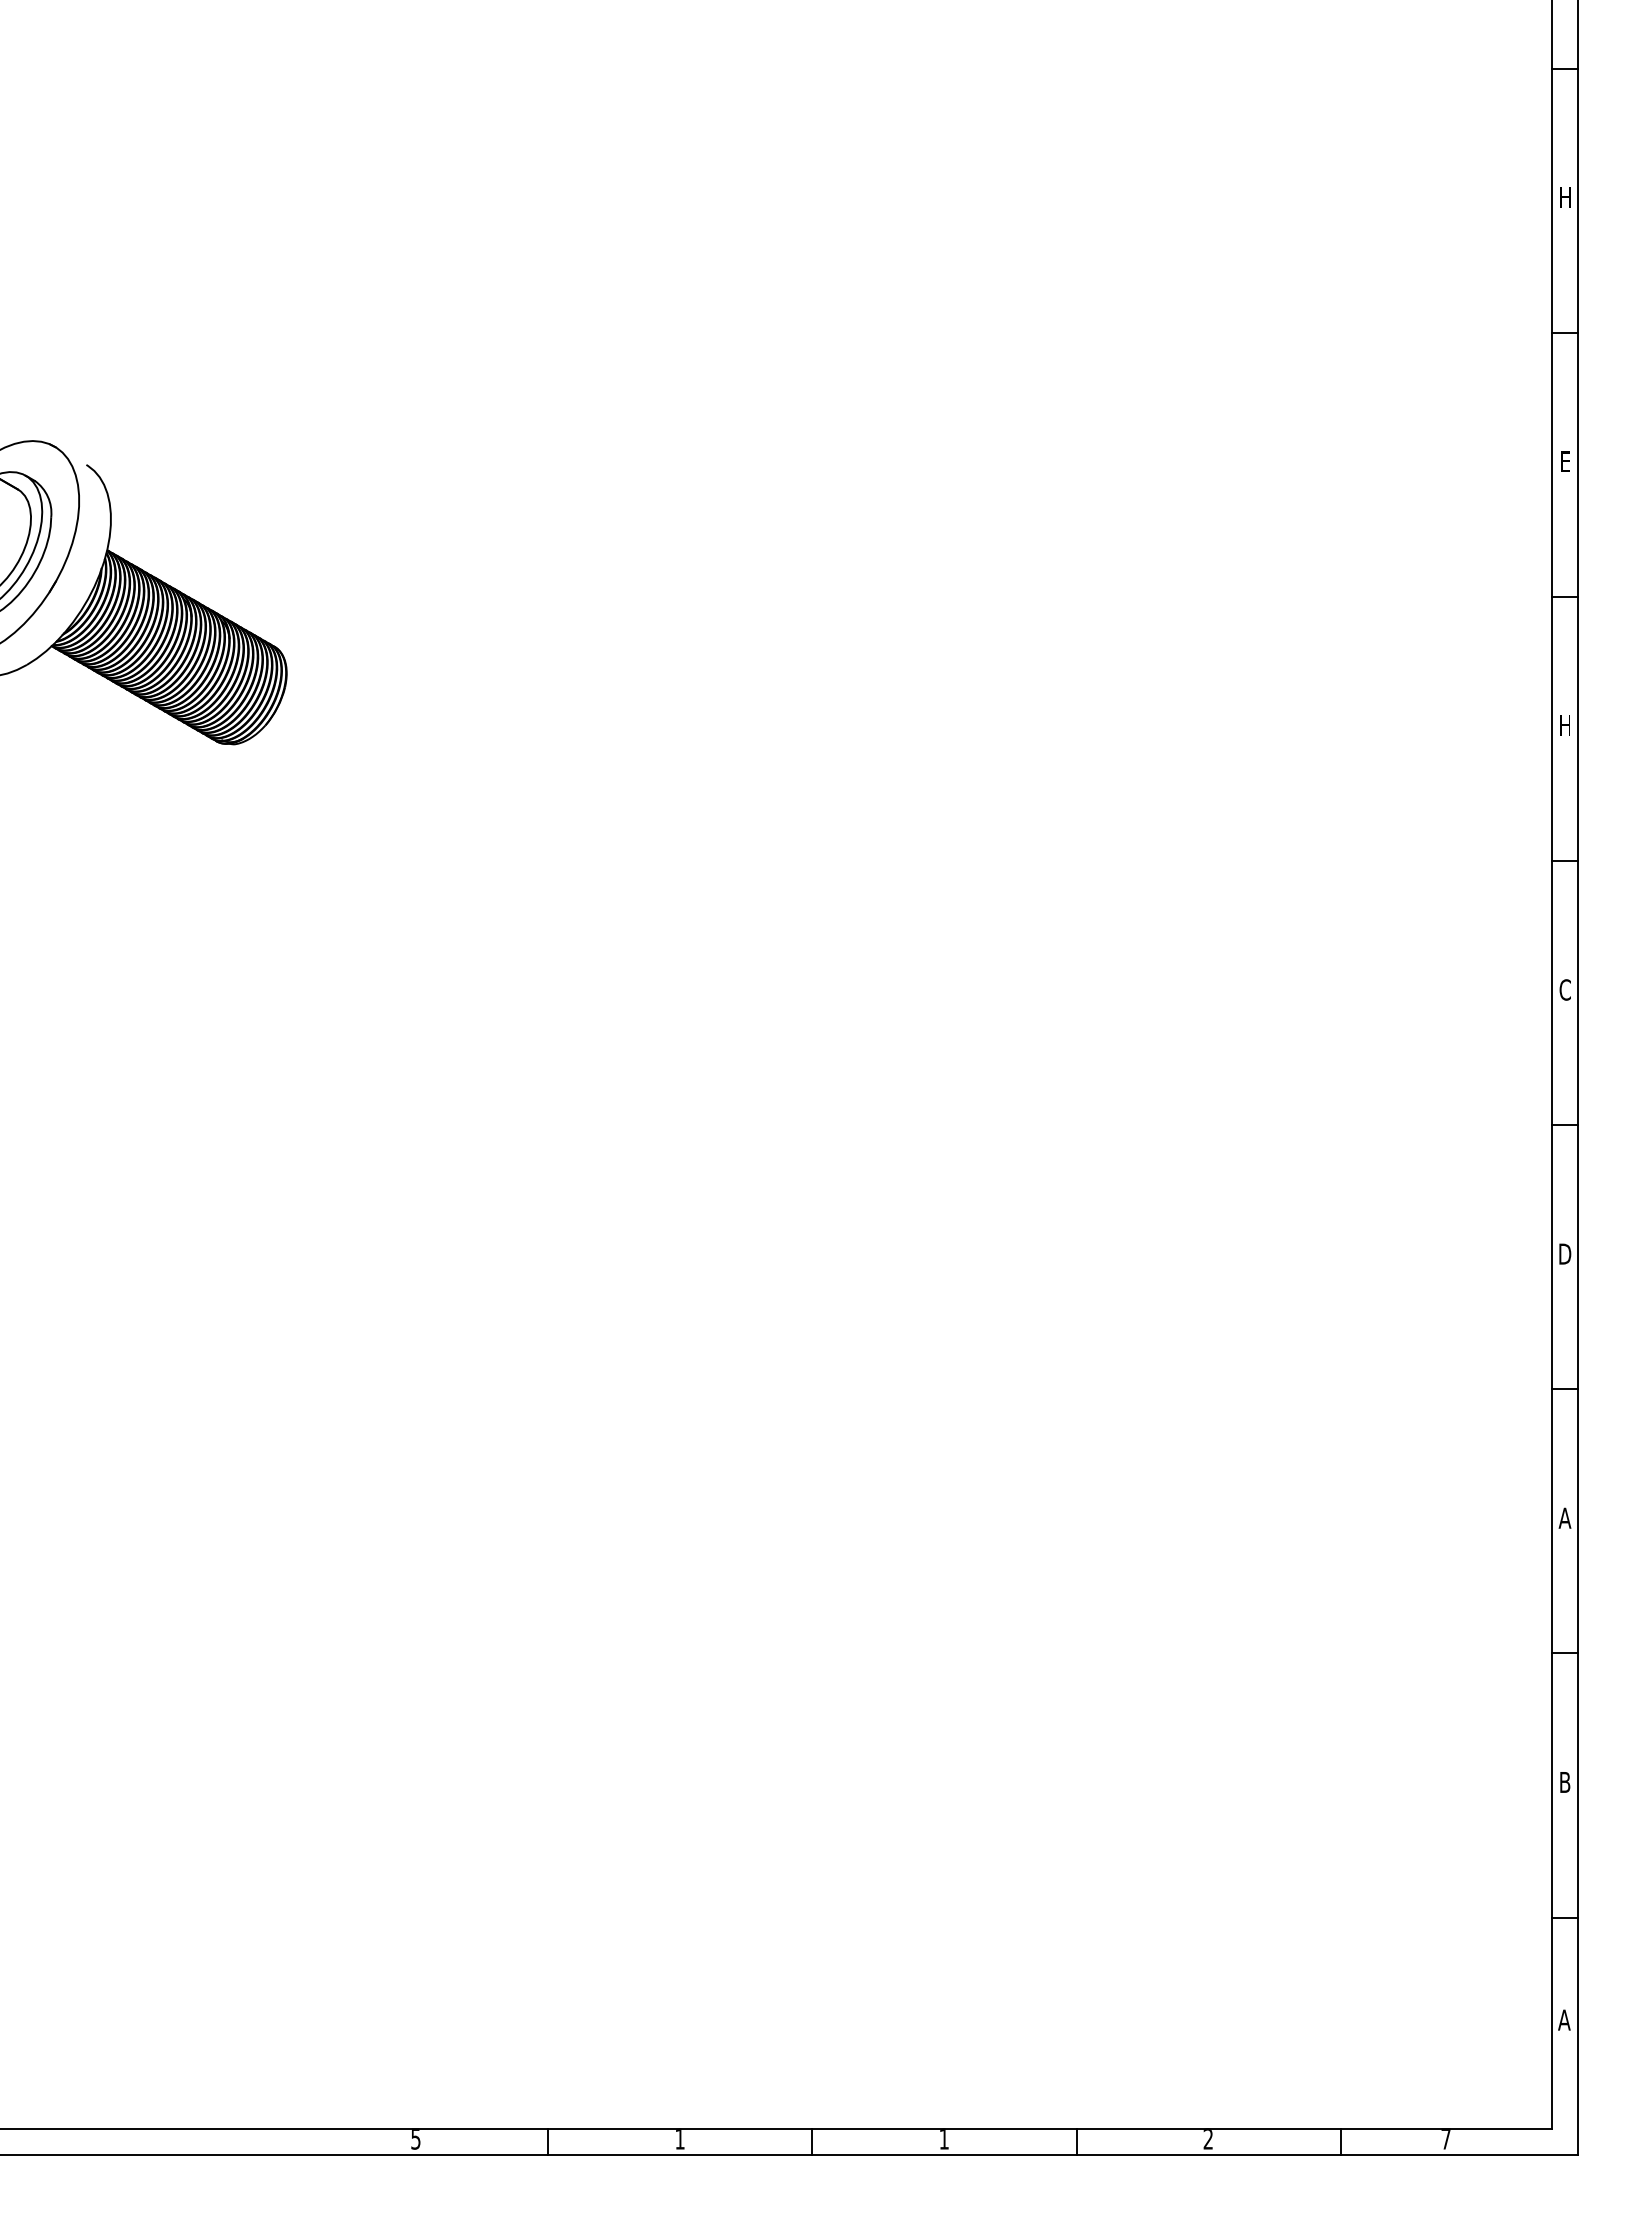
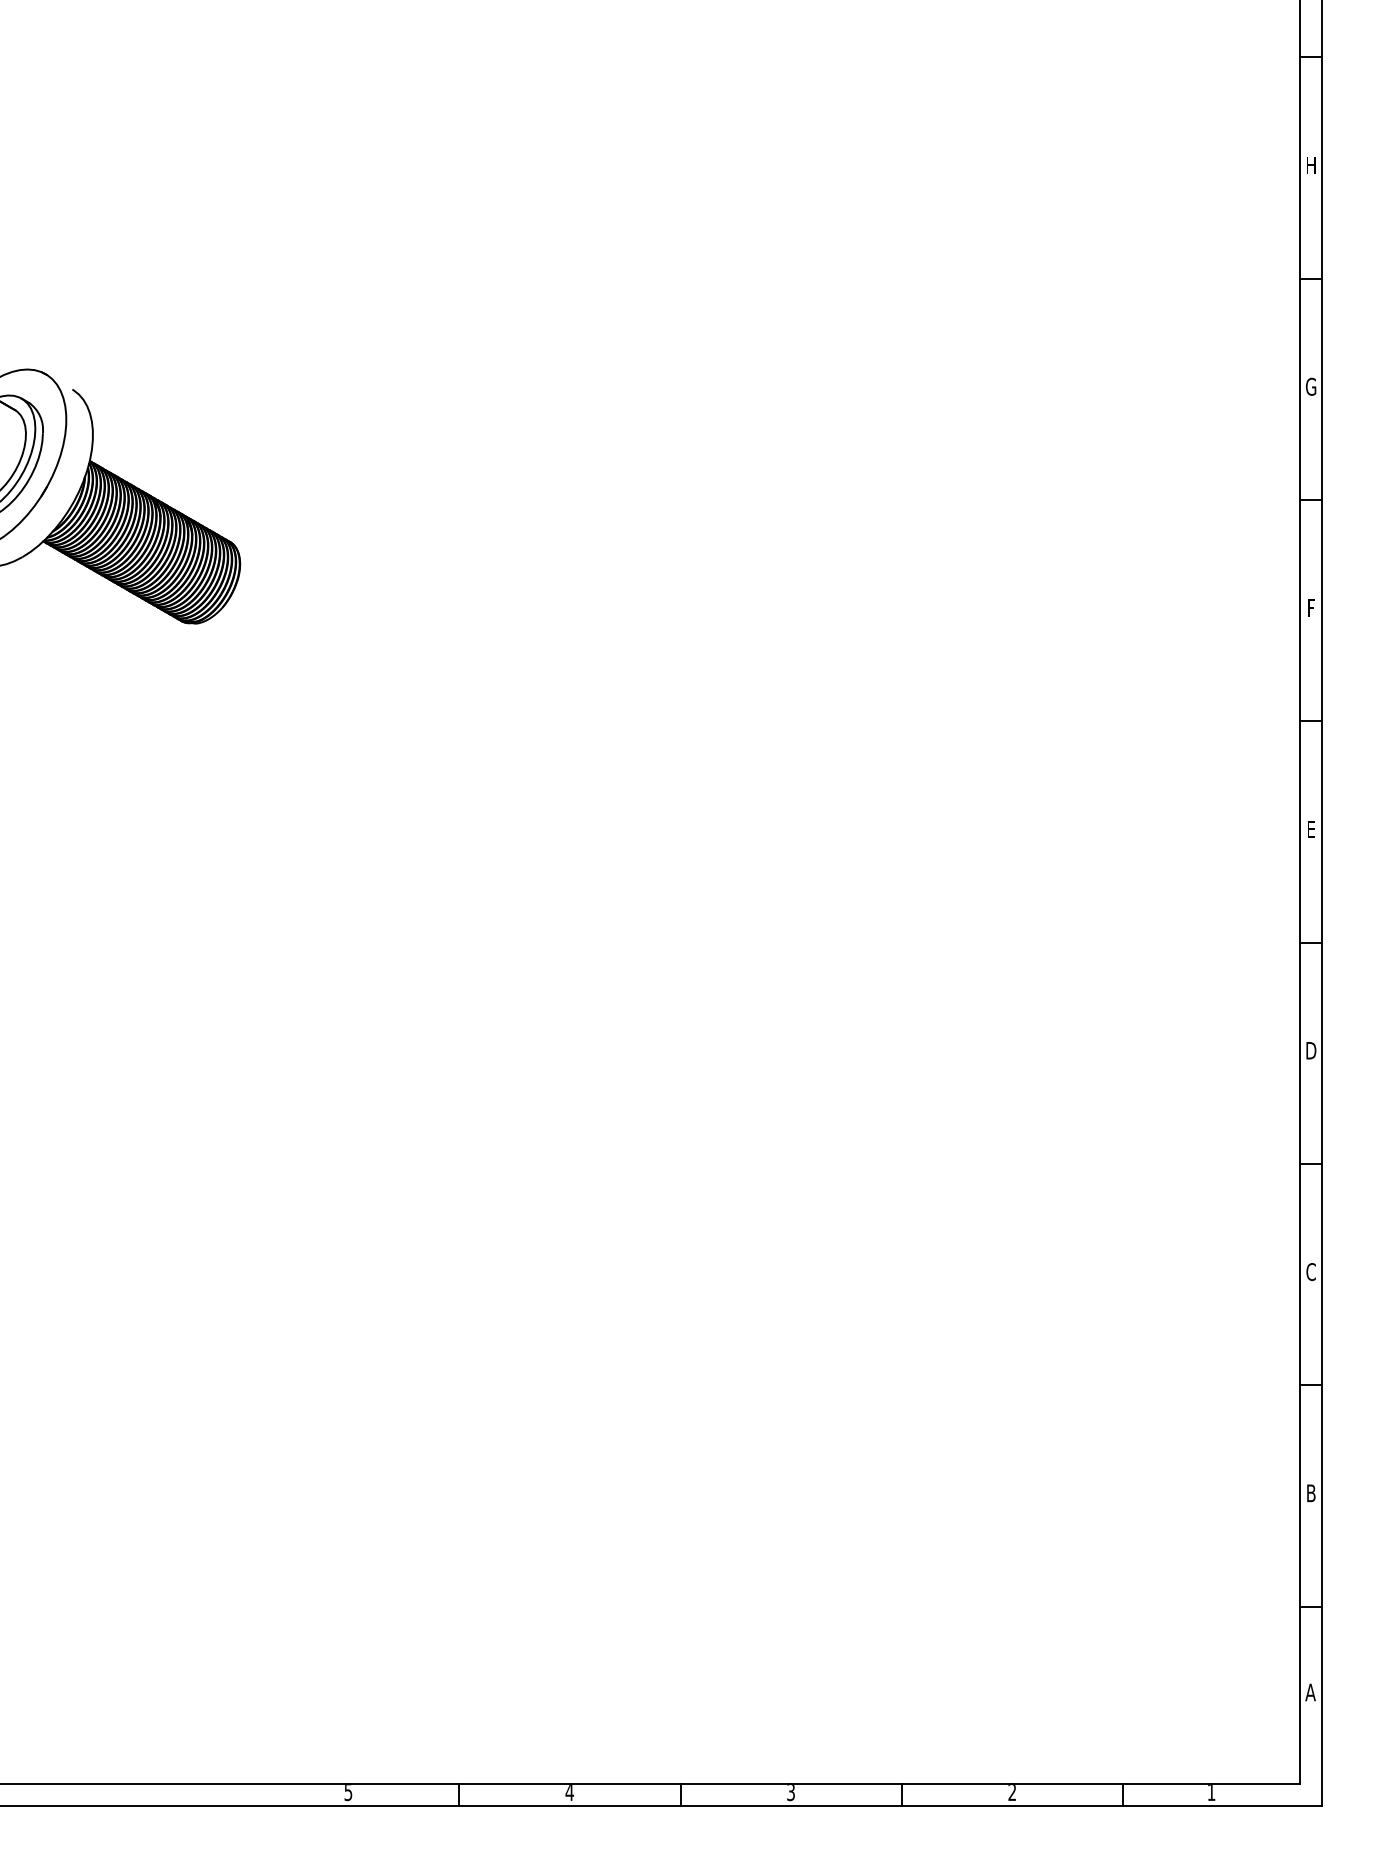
text: (1564, 461) -> (1310, 386), E -> G
text: (1564, 725) -> (1310, 607), H -> F
text: (1564, 989) -> (1310, 829), C -> E
text: (1564, 1518) -> (1310, 1272), A -> C
text: (680, 2139) -> (570, 1792), 1 -> 4
text: (943, 2139) -> (790, 1792), 1 -> 3
text: (1445, 2139) -> (1211, 1792), 7 -> 1

